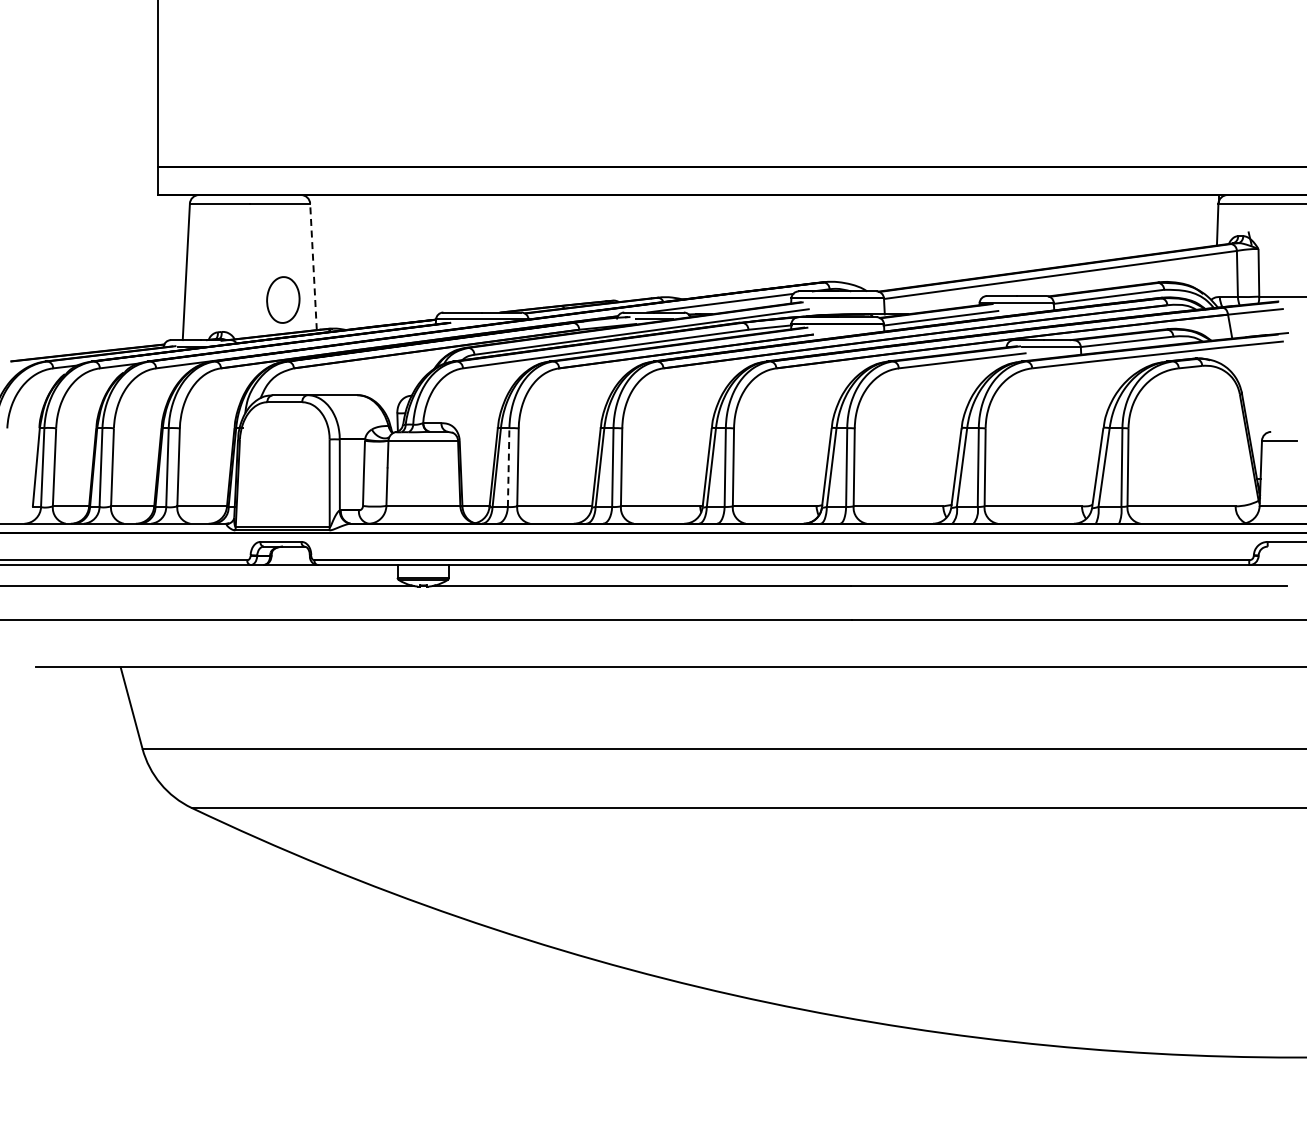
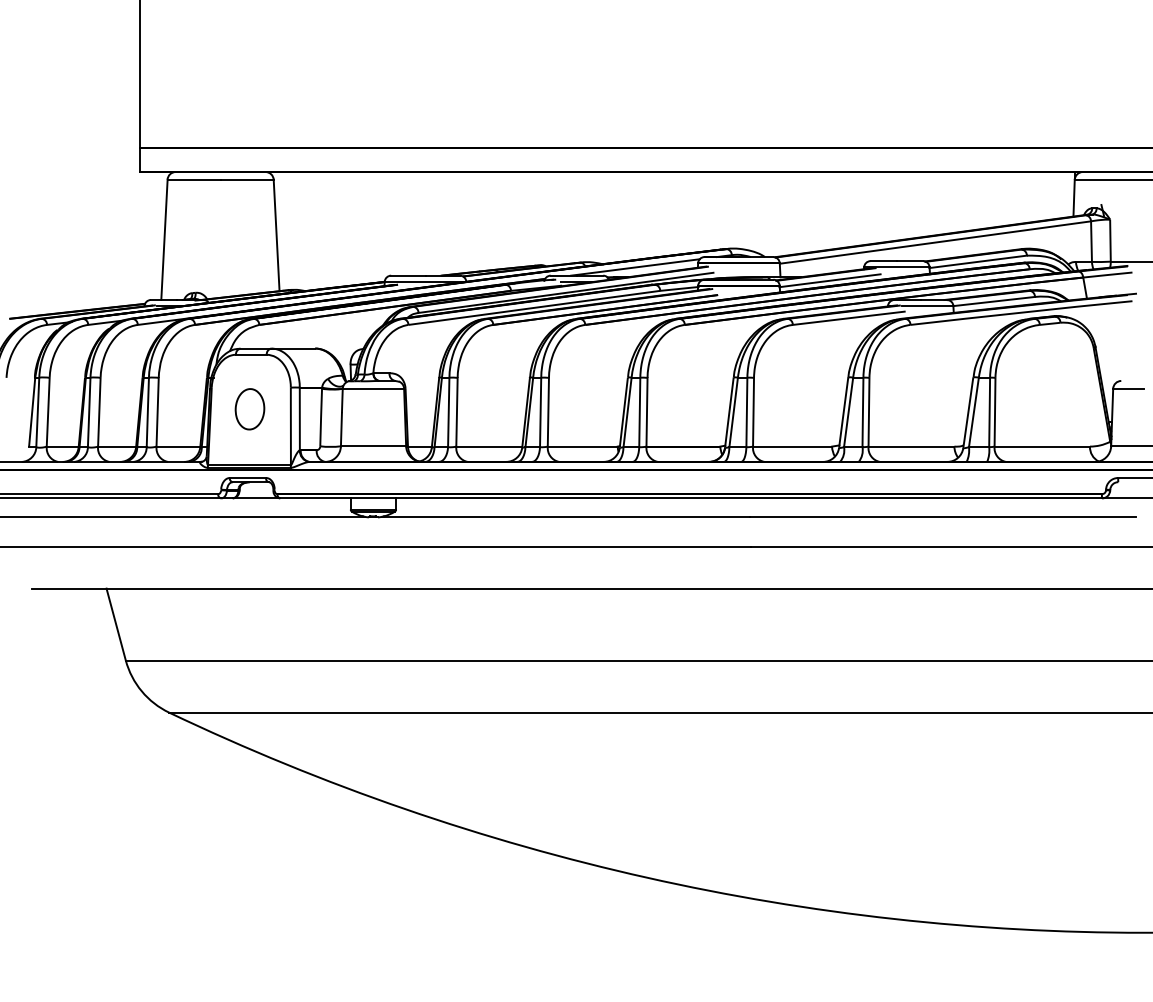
line: (313, 266) -> (276, 235), dashed -> solid
part: (283, 299) -> (250, 408), moved
line: (508, 466) -> (448, 411), dashed -> solid

